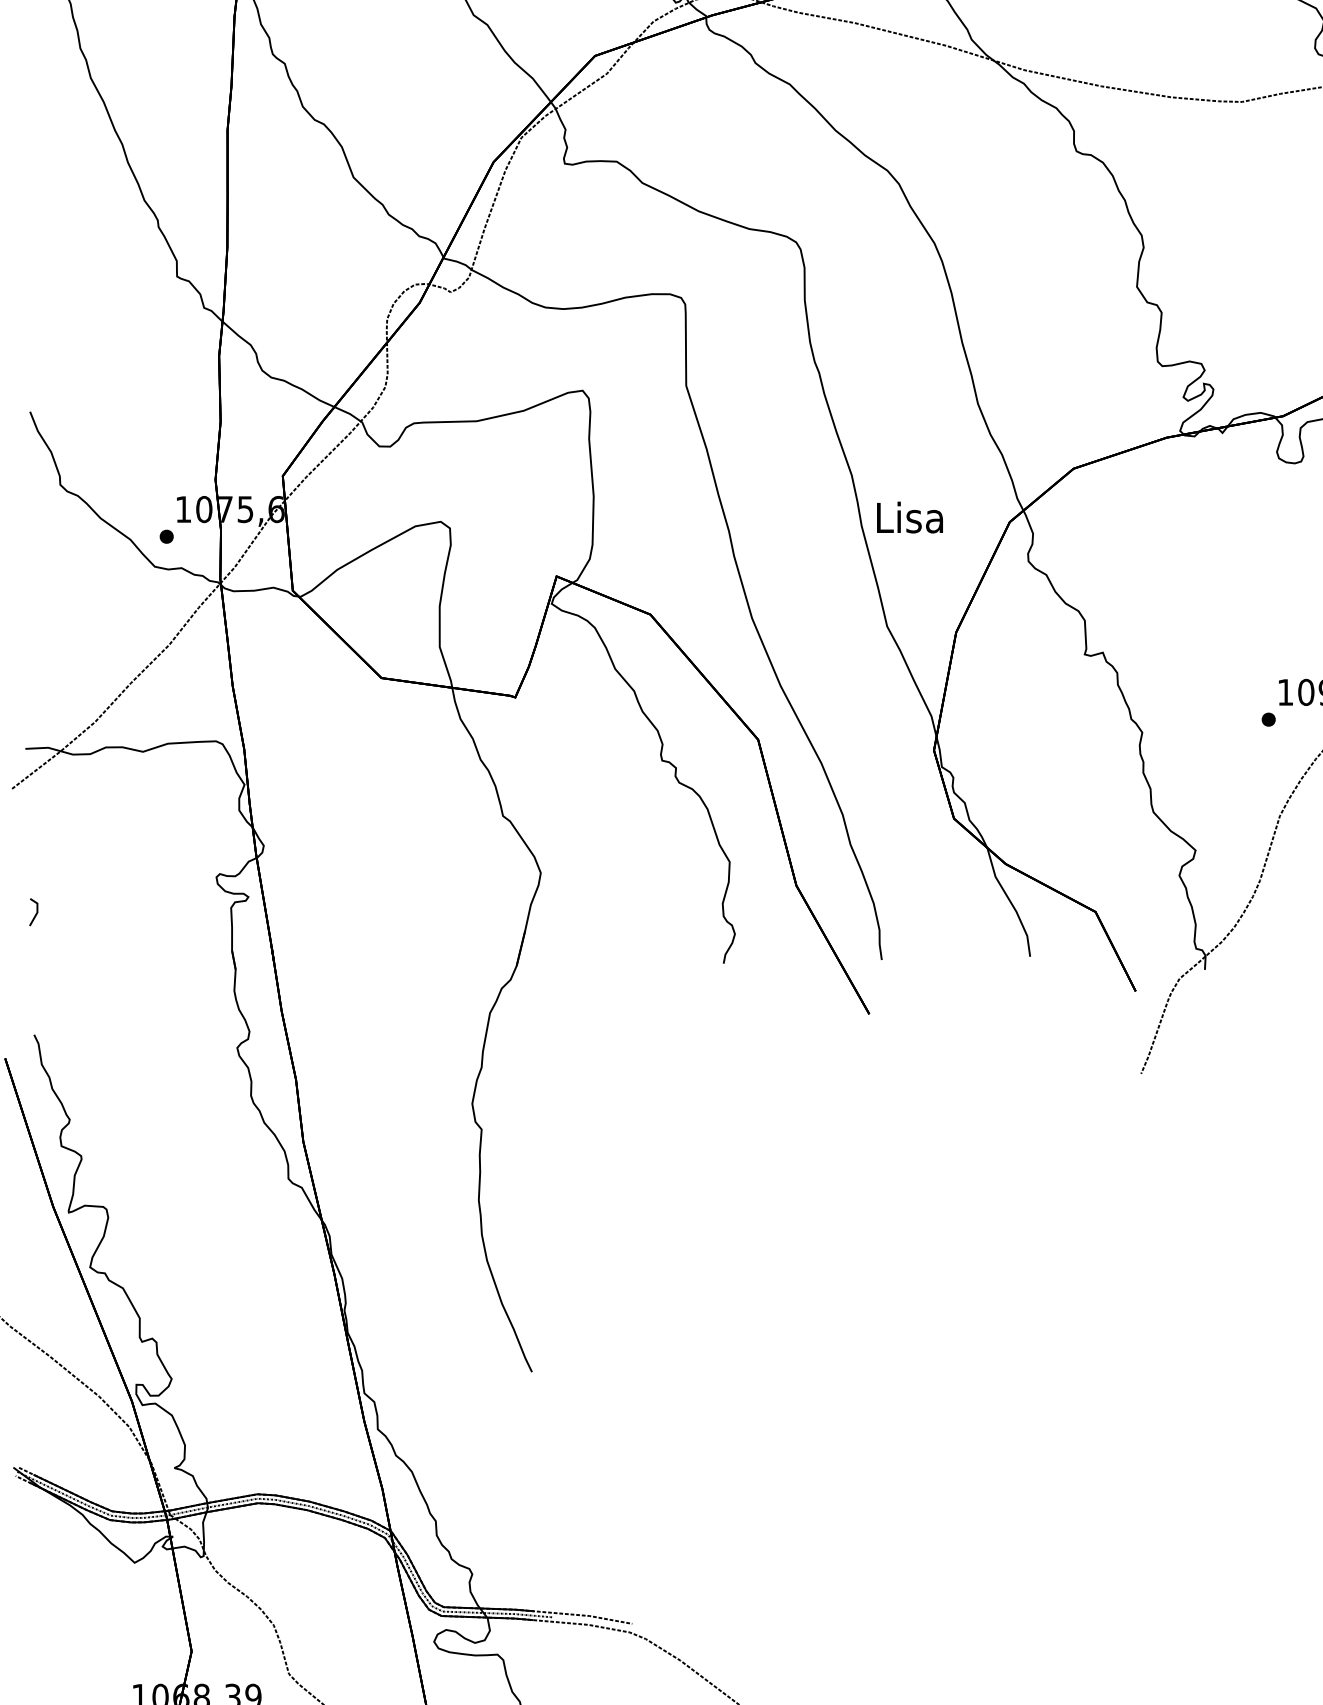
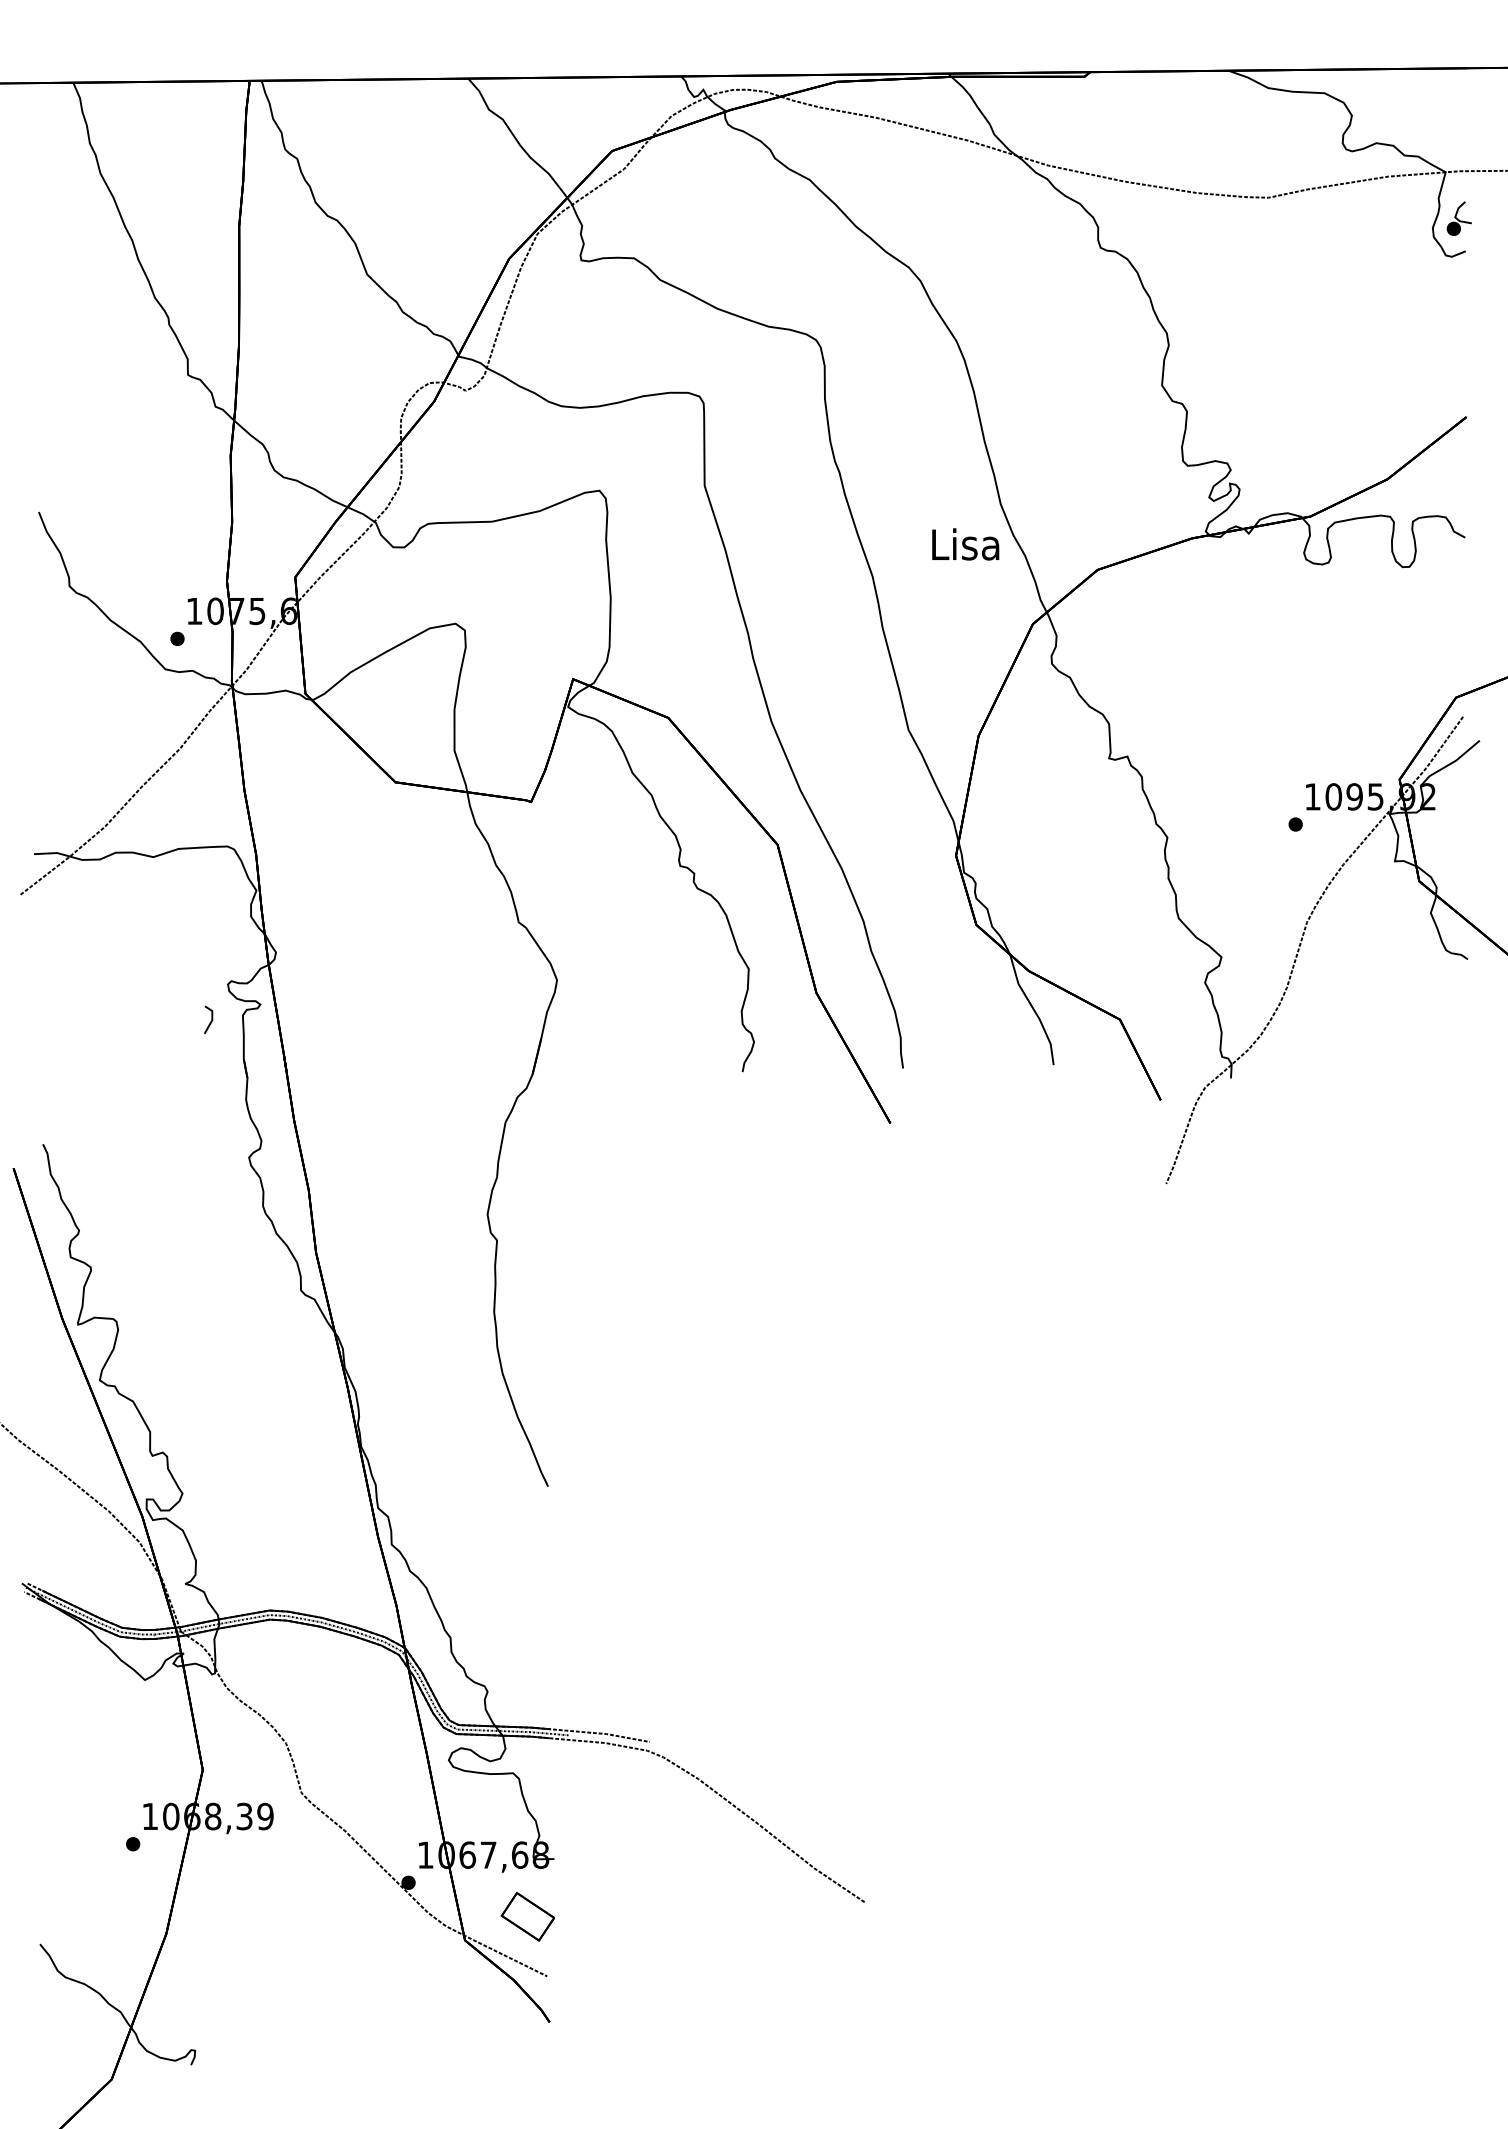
text: (909, 517) -> (965, 544), moved
line: (35, 913) -> (210, 1021), moved

